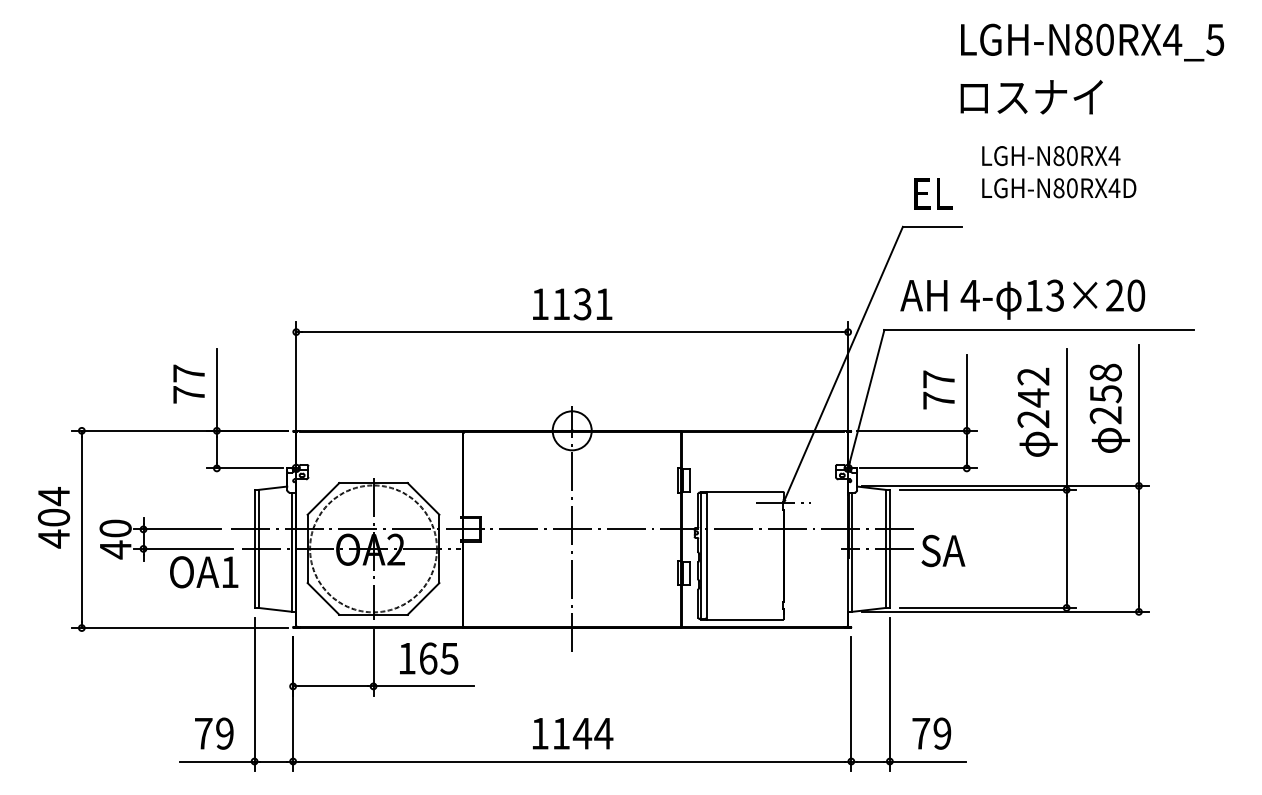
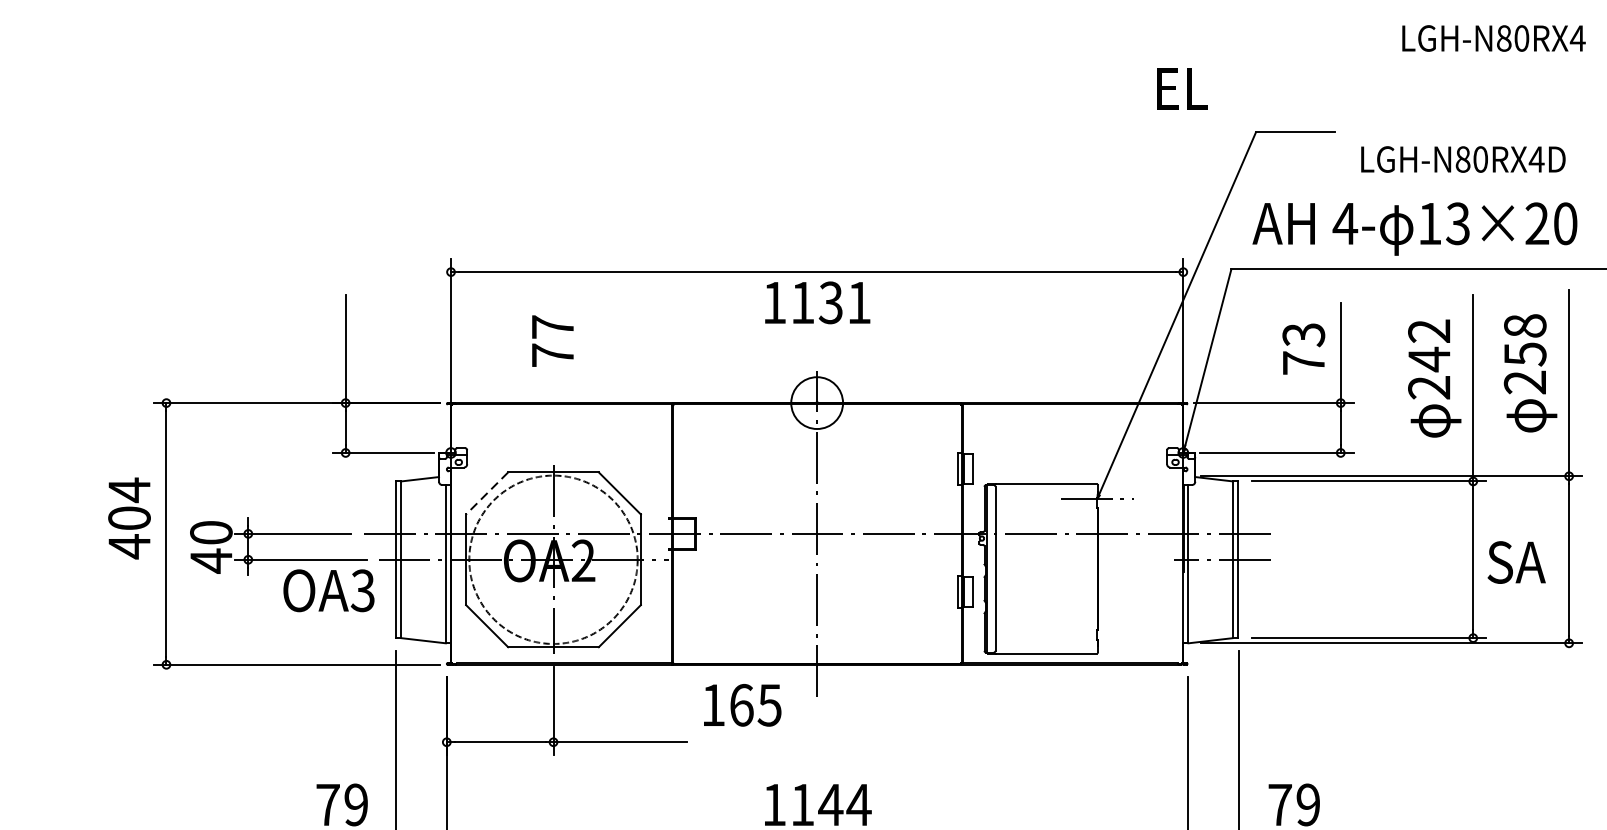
text: (1051, 156) -> (1494, 39), moved
text: (1059, 188) -> (1463, 159), moved
text: (933, 193) -> (1182, 88), moved
text: (572, 304) -> (817, 303), moved
text: (938, 379) -> (1303, 334), 77 -> 73
text: (188, 383) -> (552, 340), moved
line: (323, 499) -> (487, 494), solid -> dashed
text: (943, 550) -> (1516, 561), moved
text: (229, 572) -> (362, 591), OA1 -> OA3
text: (429, 658) -> (743, 705), moved

